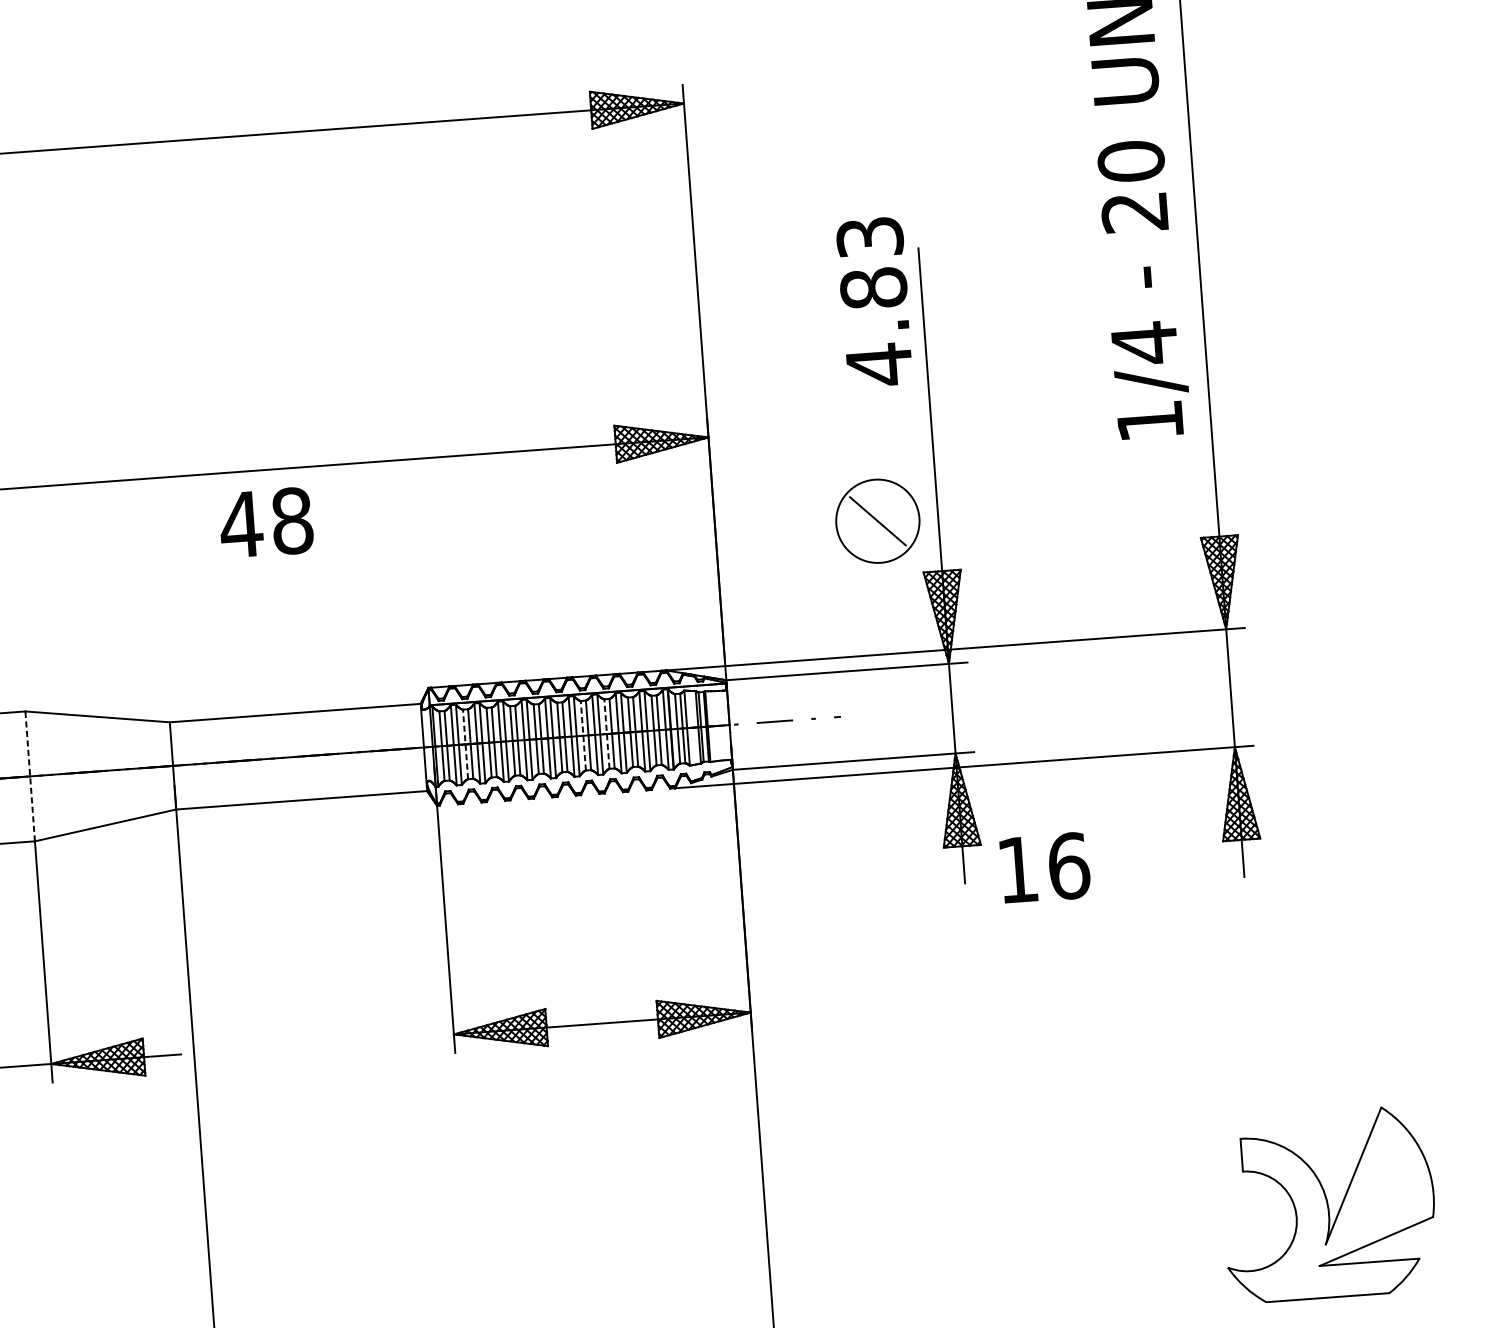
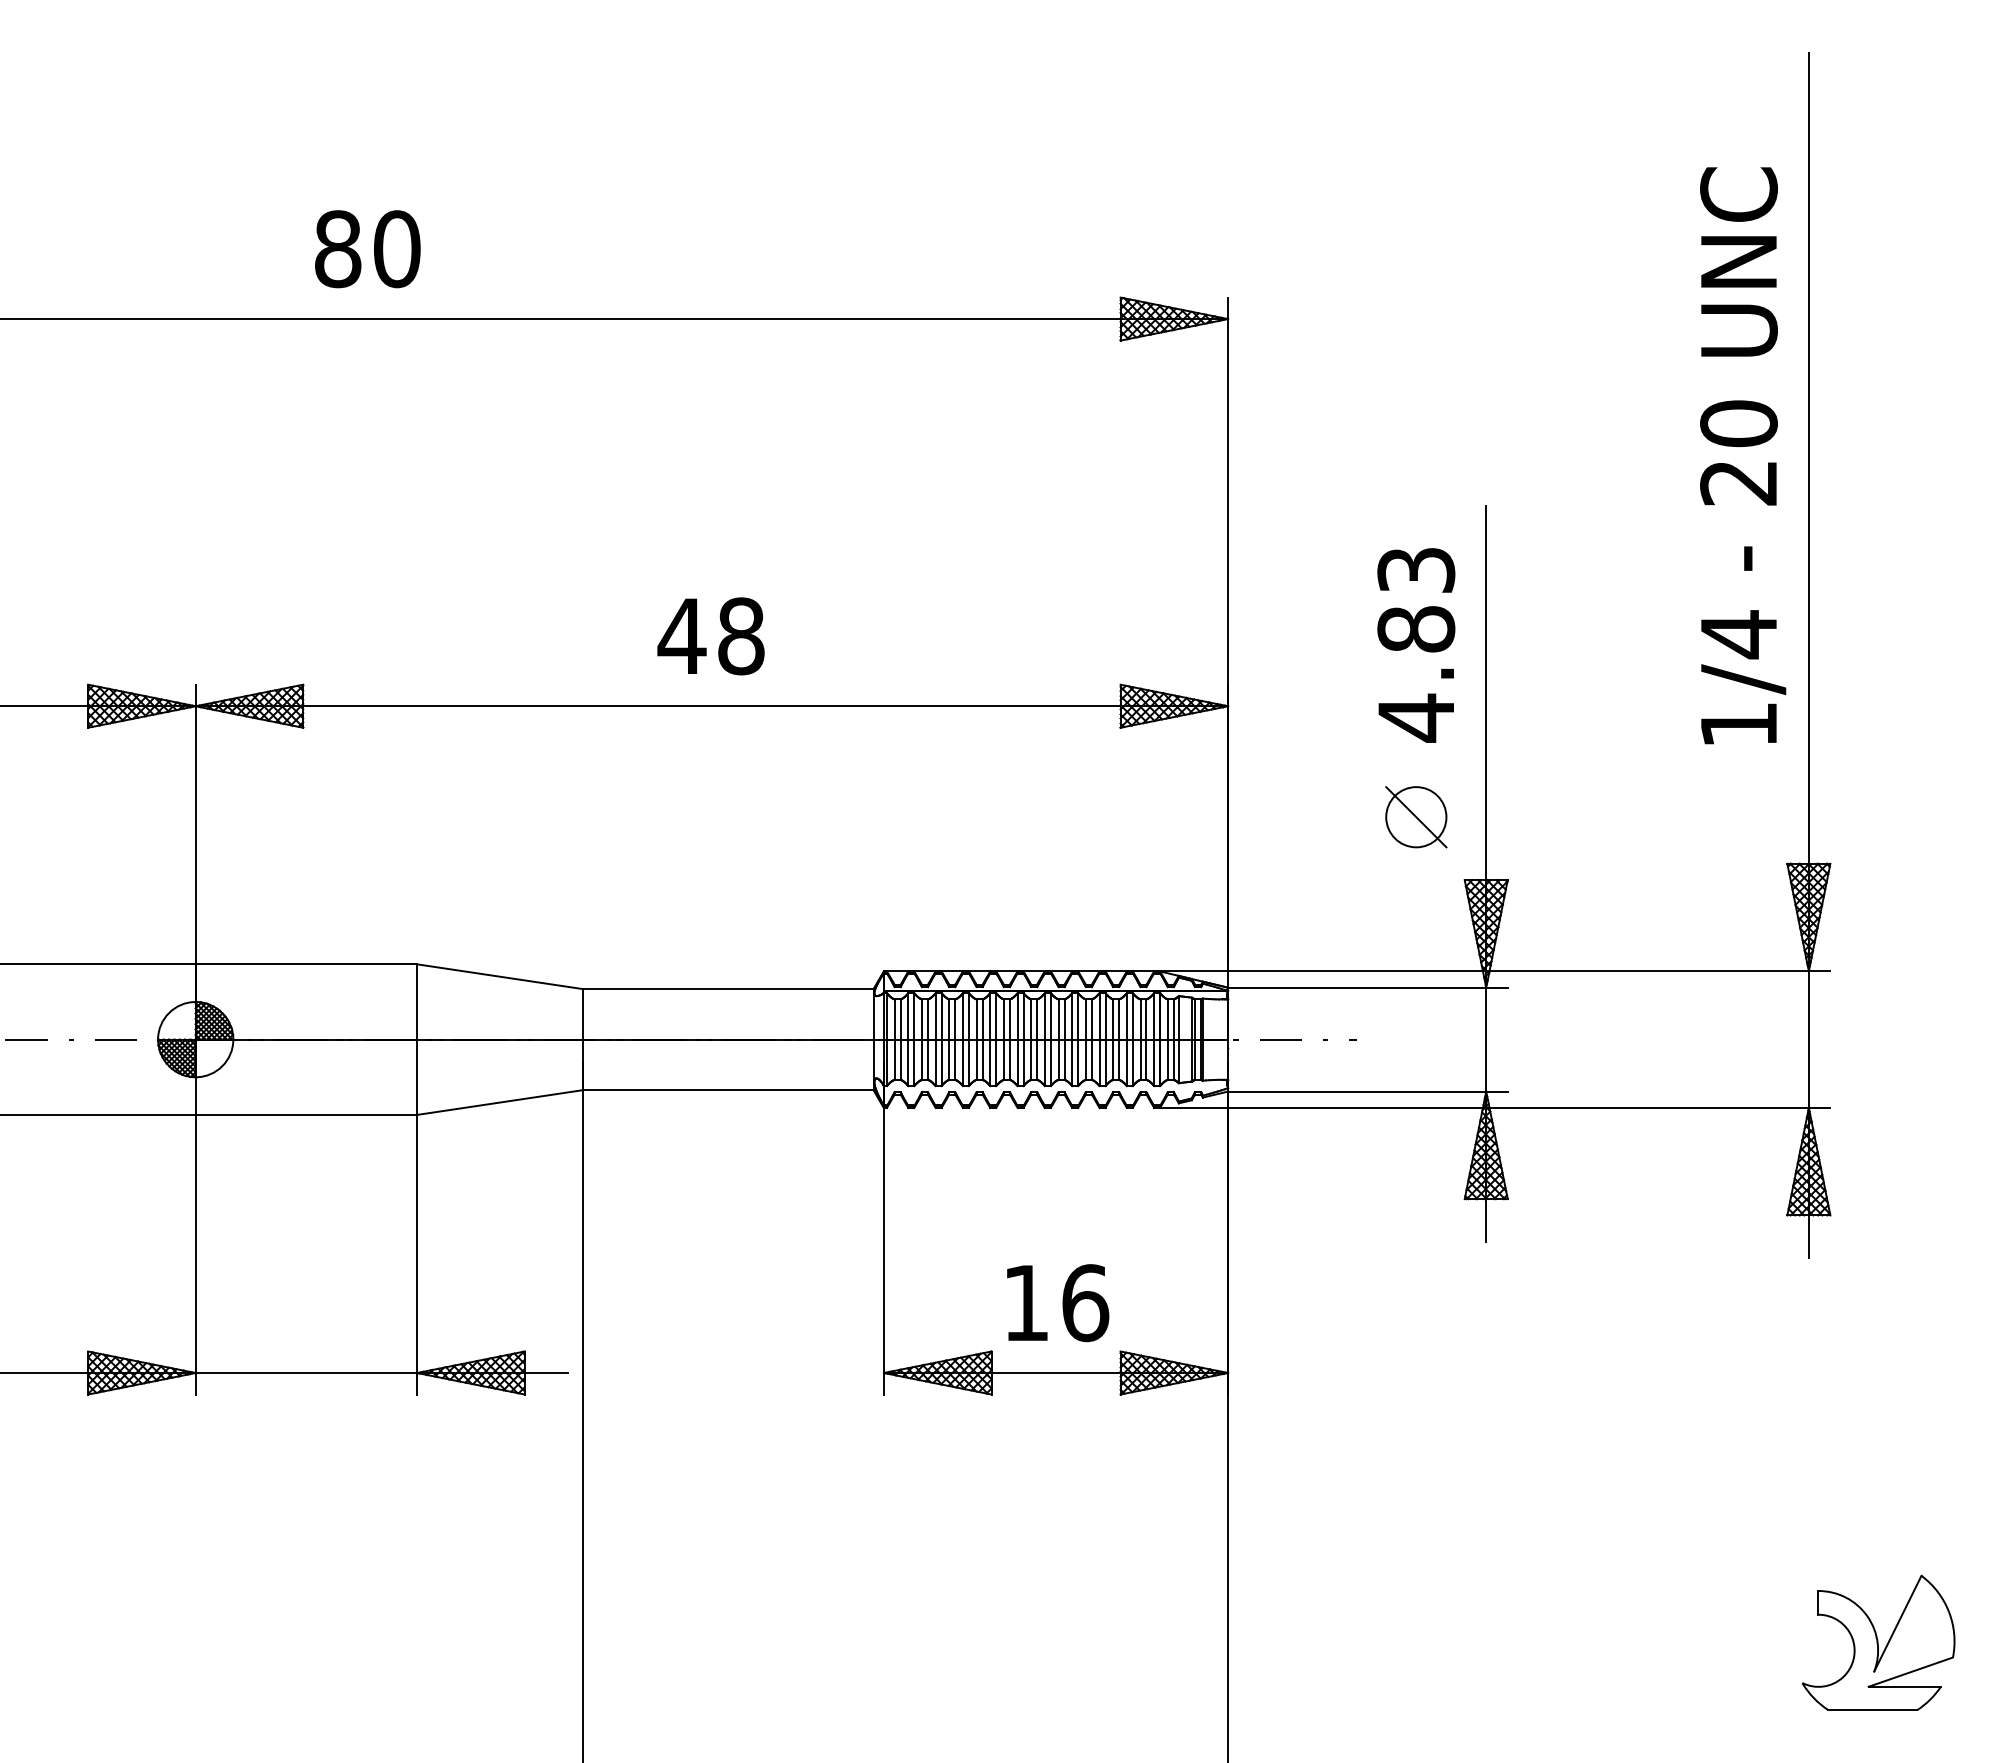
text: (874, 302) -> (1416, 645), moved
circle: (878, 521) -> (1416, 817), size x0.62
text: (265, 523) -> (710, 636), moved
line: (606, 733) -> (1085, 1039), dashed -> solid
line: (583, 735) -> (1058, 1039), dashed -> solid
line: (465, 744) -> (921, 1039), dashed -> solid
line: (30, 776) -> (417, 1039), dashed -> solid
text: (1045, 868) -> (1058, 1303), moved
part: (1328, 1203) -> (1878, 1642), size x0.62

